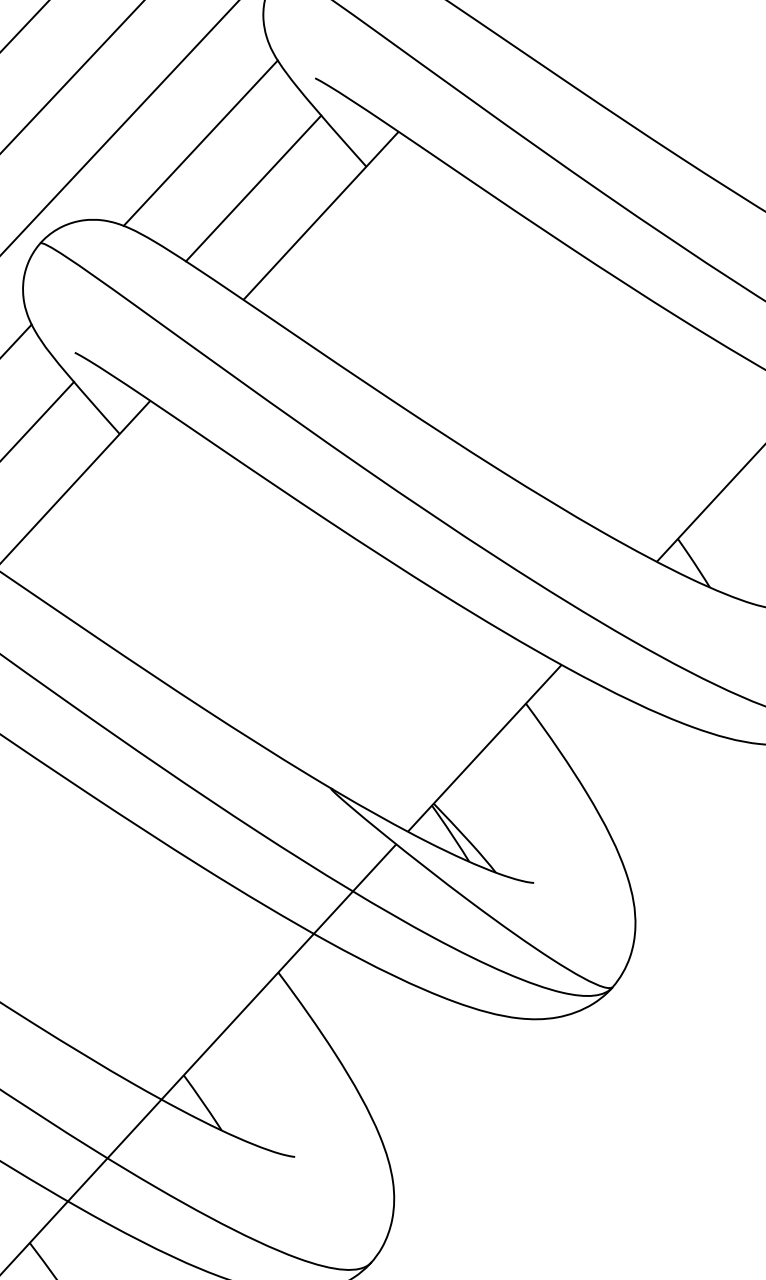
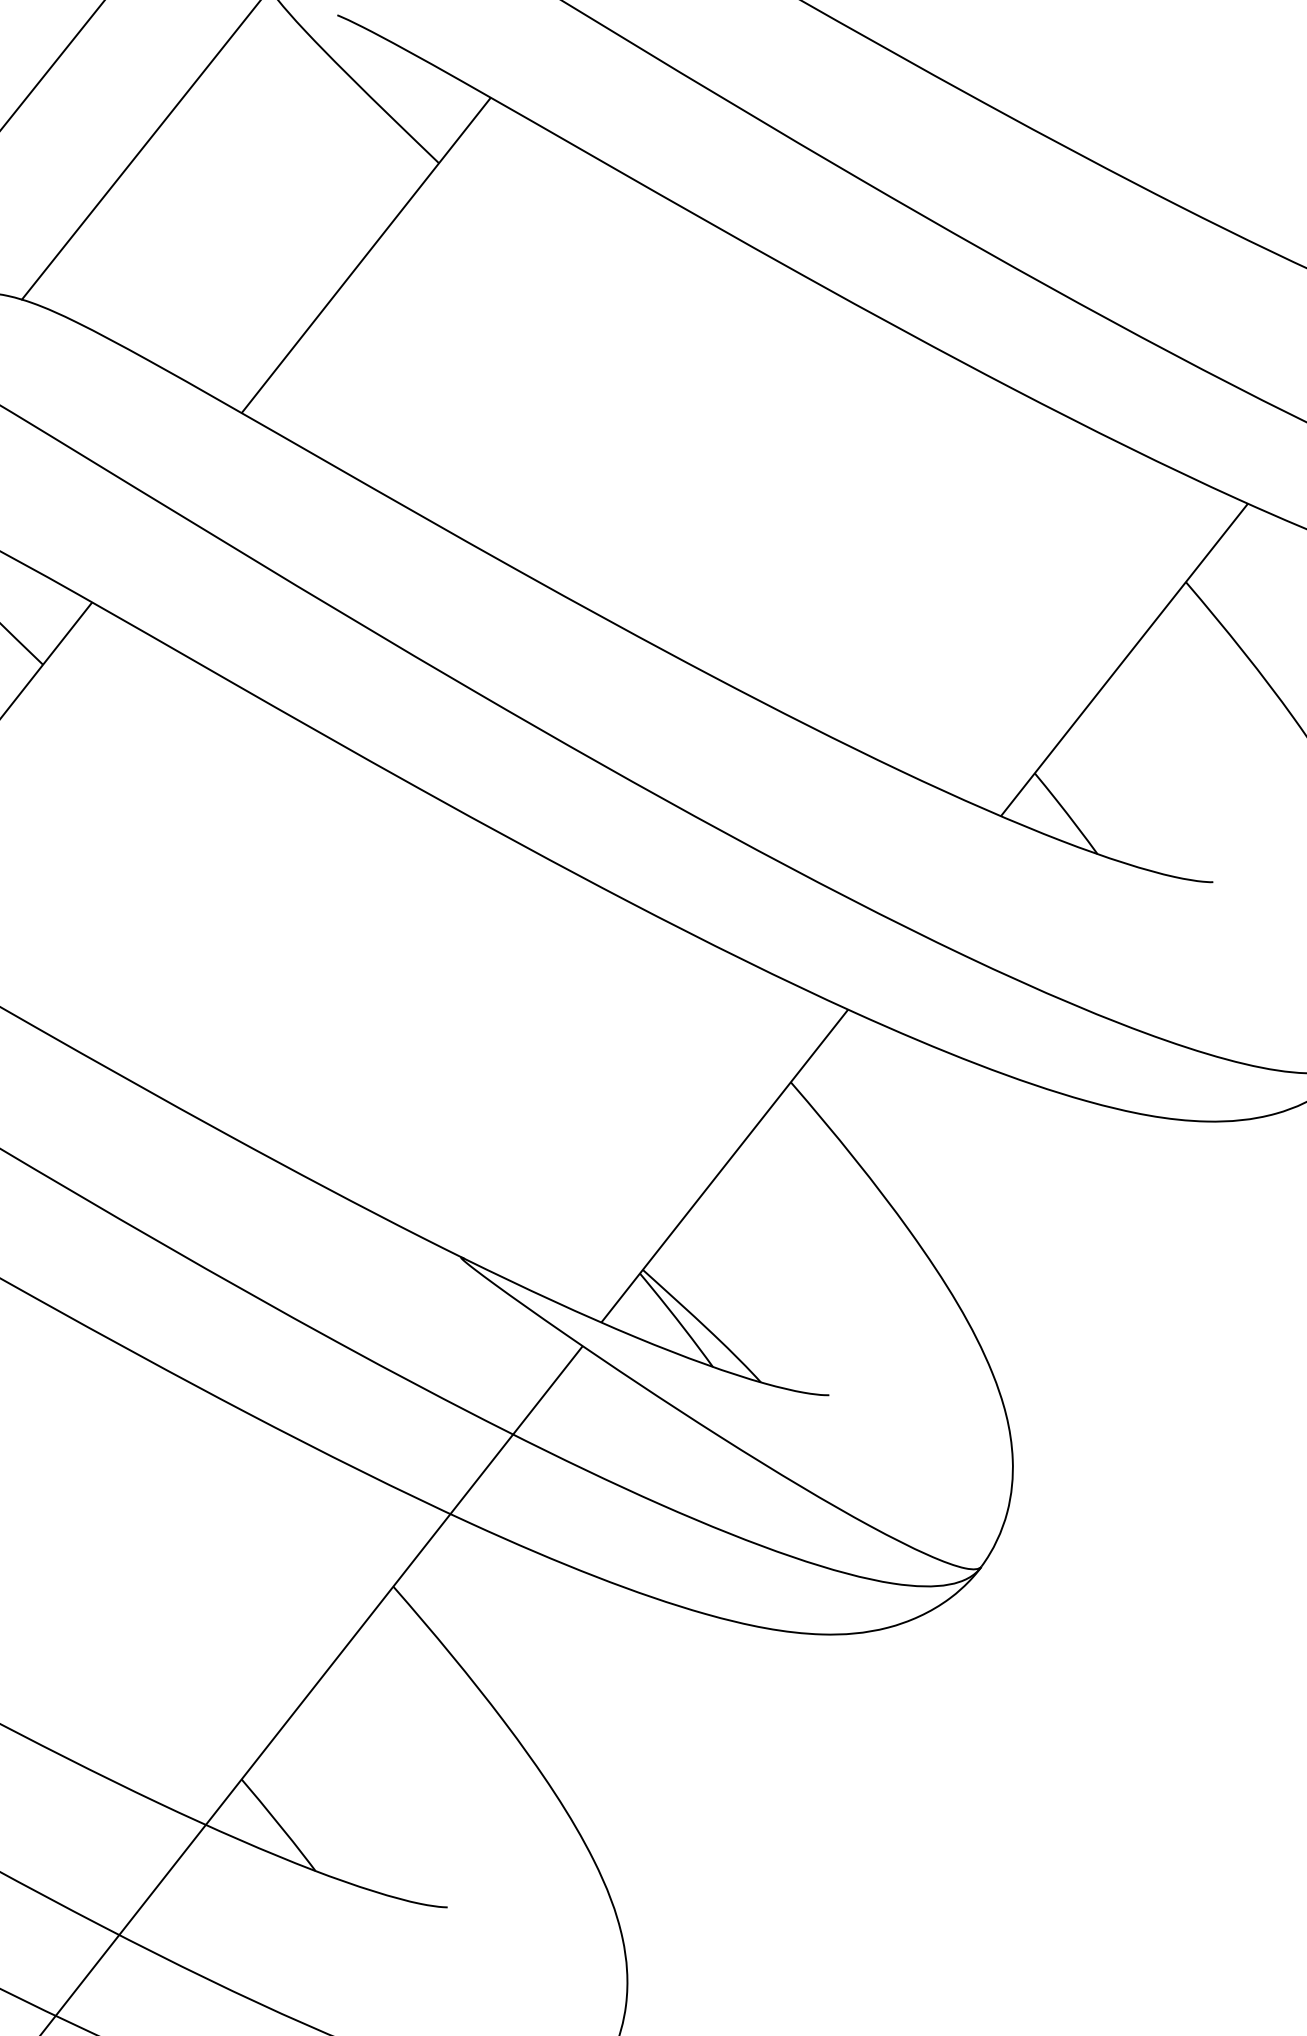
line: (253, 188) -> (244, 216), removed

